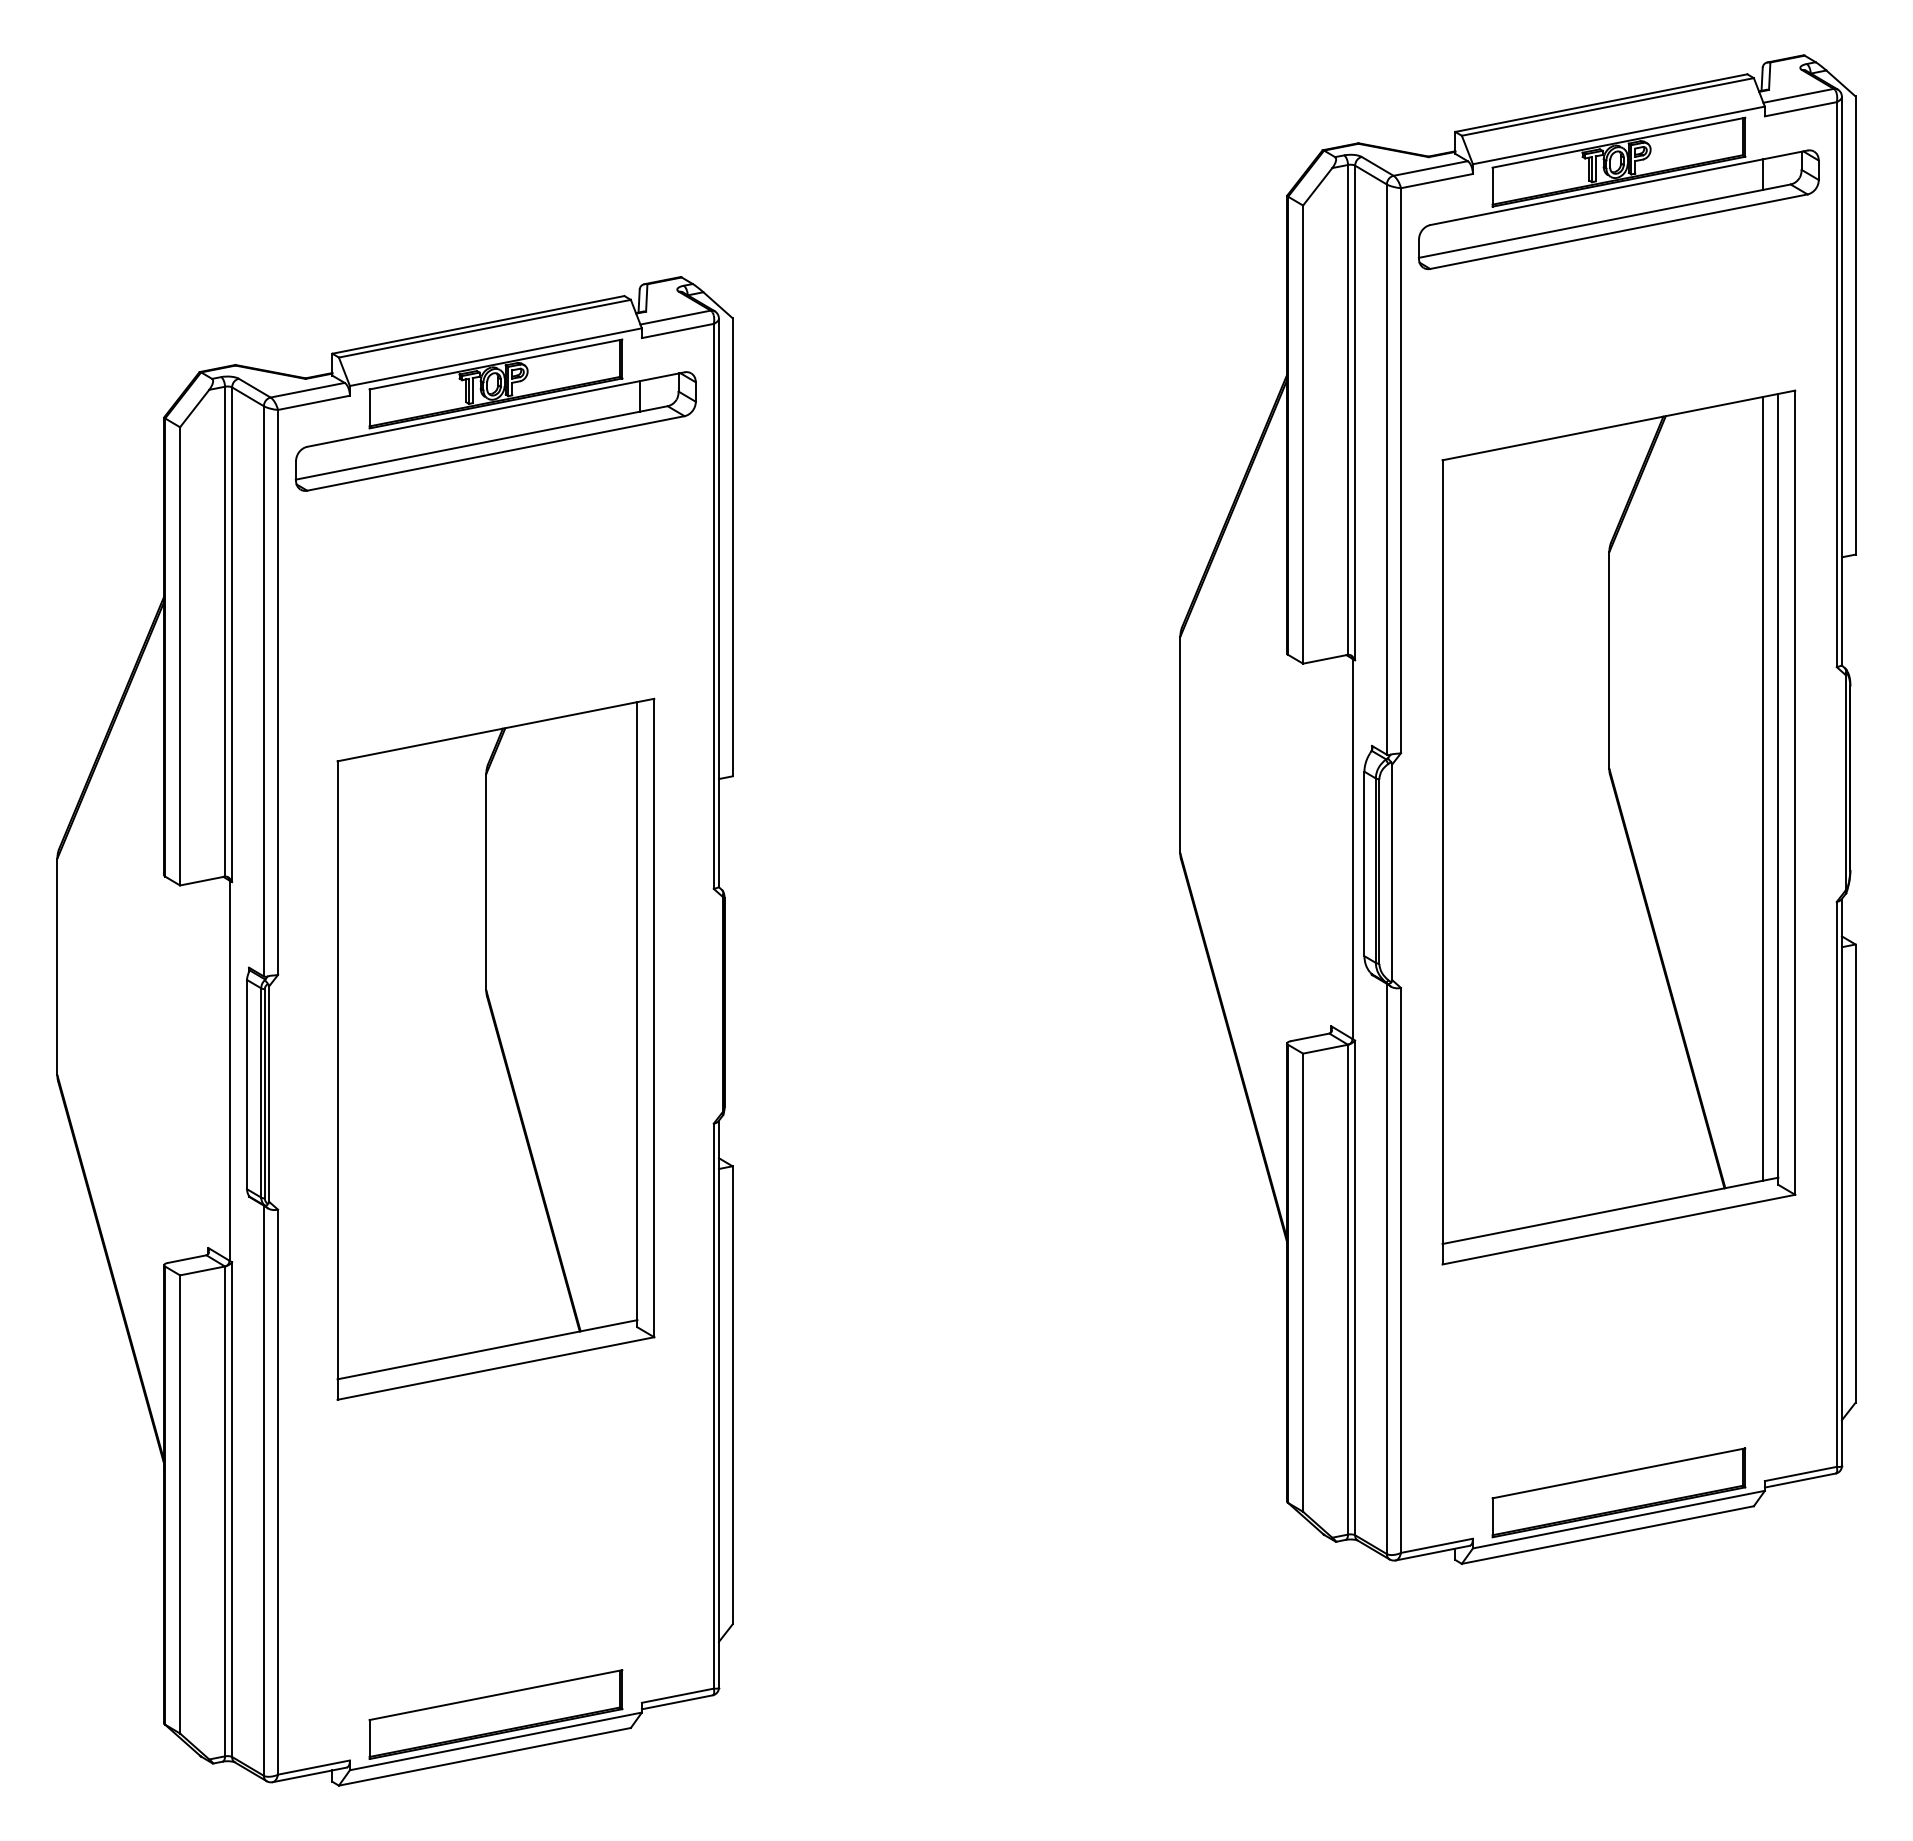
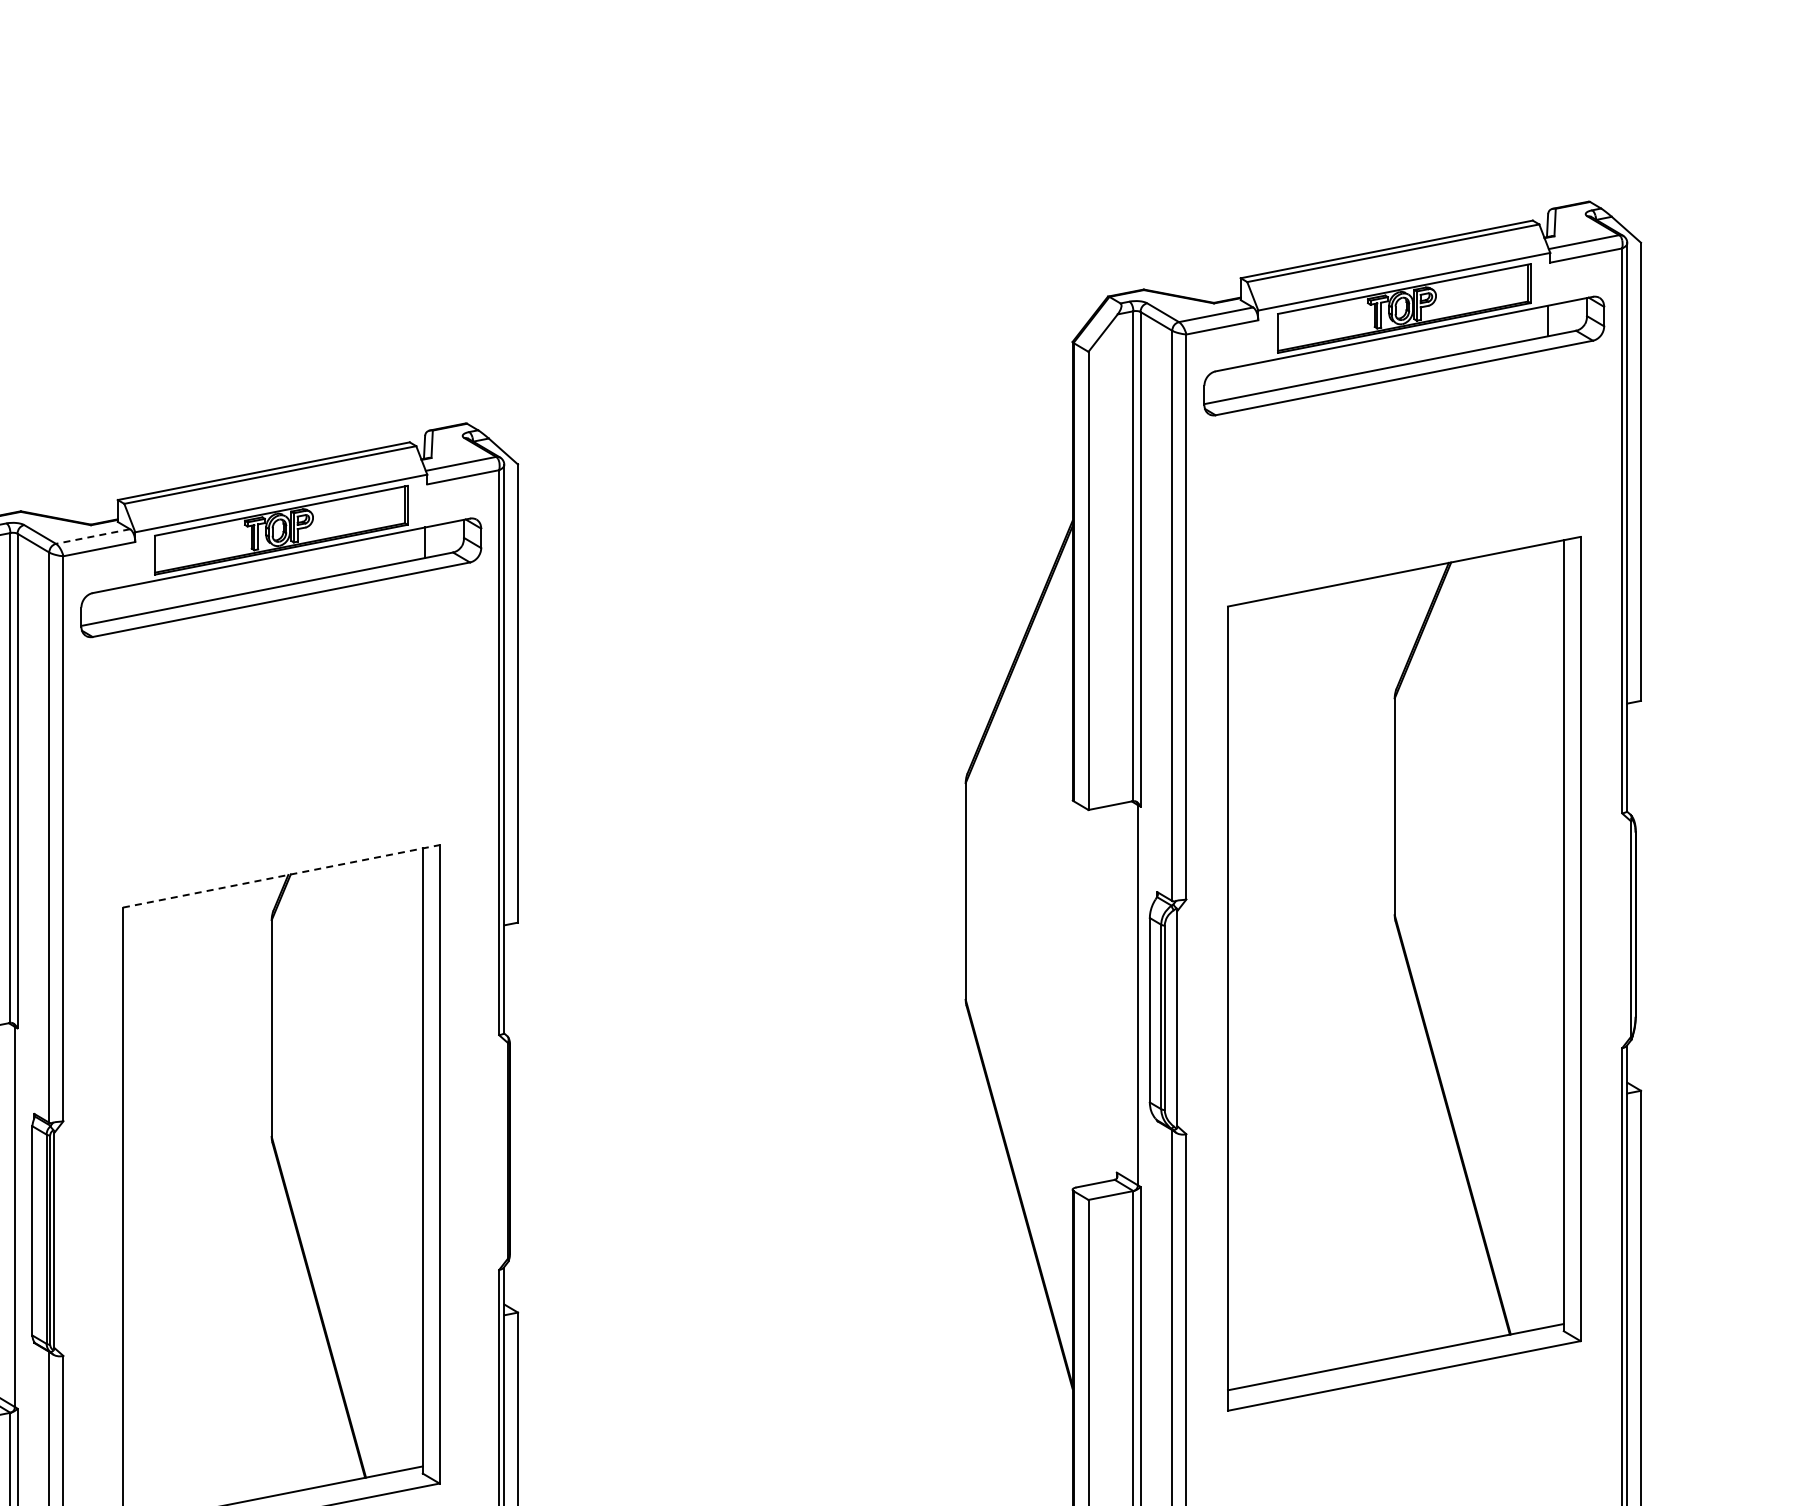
line: (307, 390) -> (92, 536), solid -> dashed
line: (496, 729) -> (281, 875), solid -> dashed
line: (1762, 788) -> (1547, 934), removed

